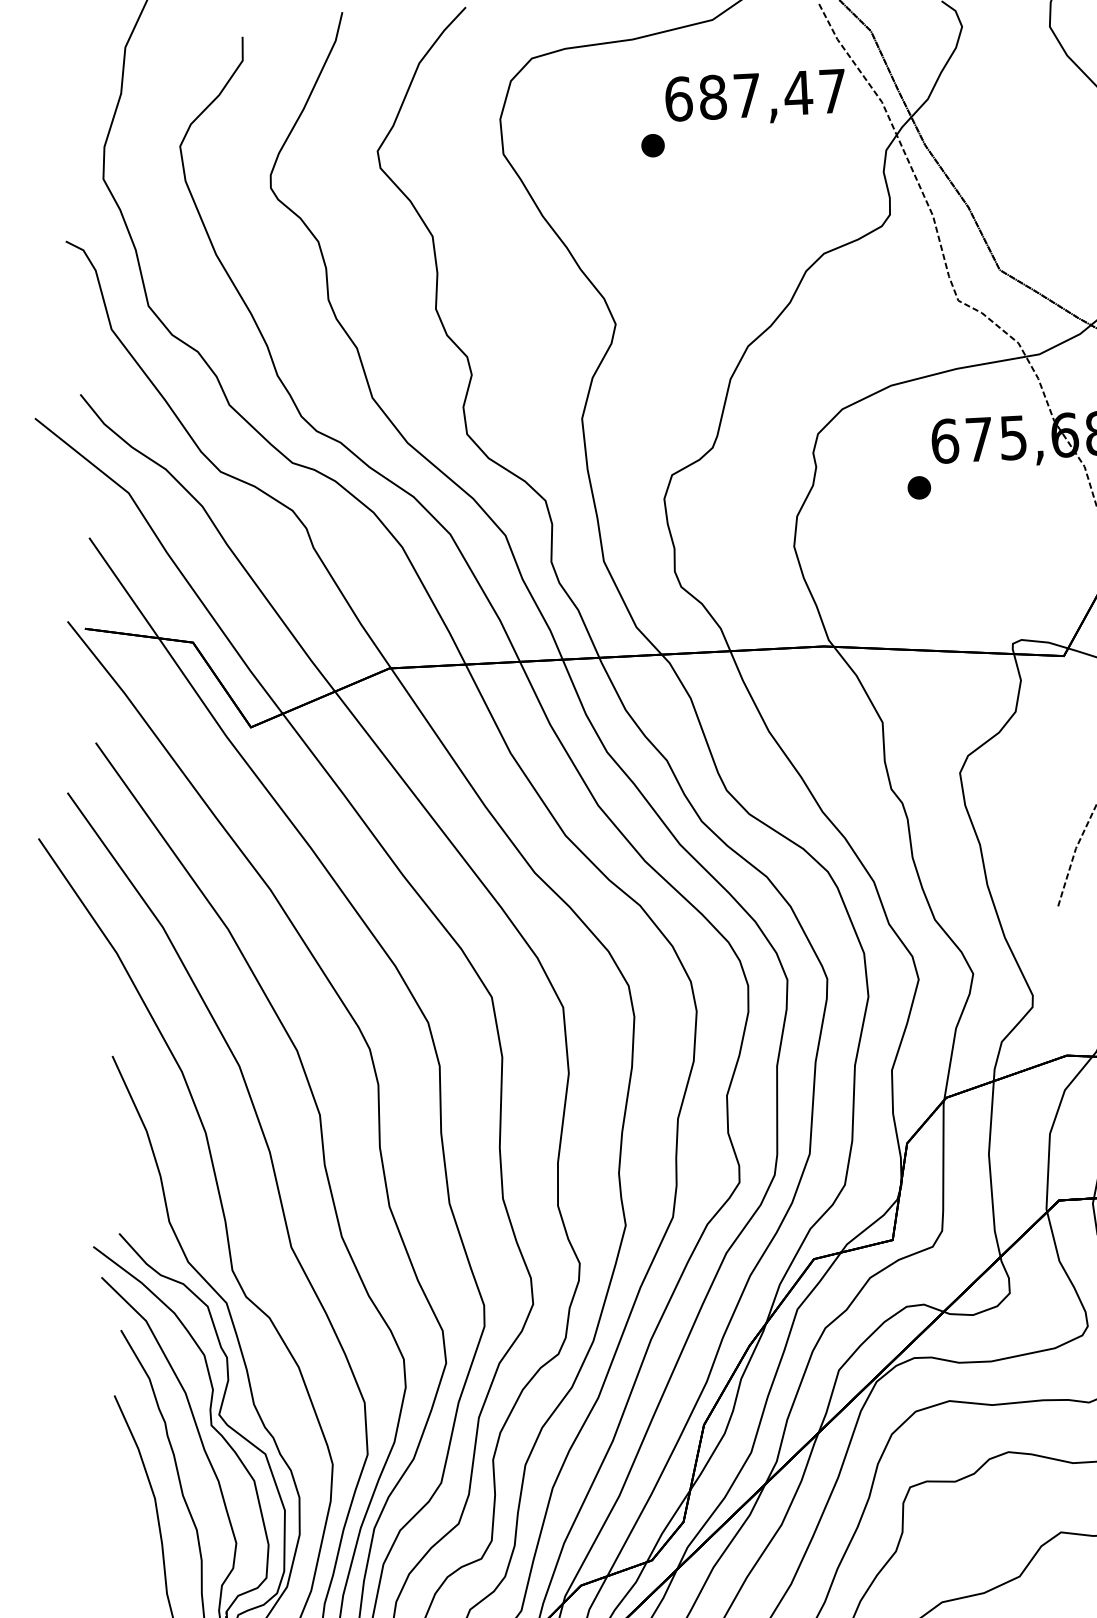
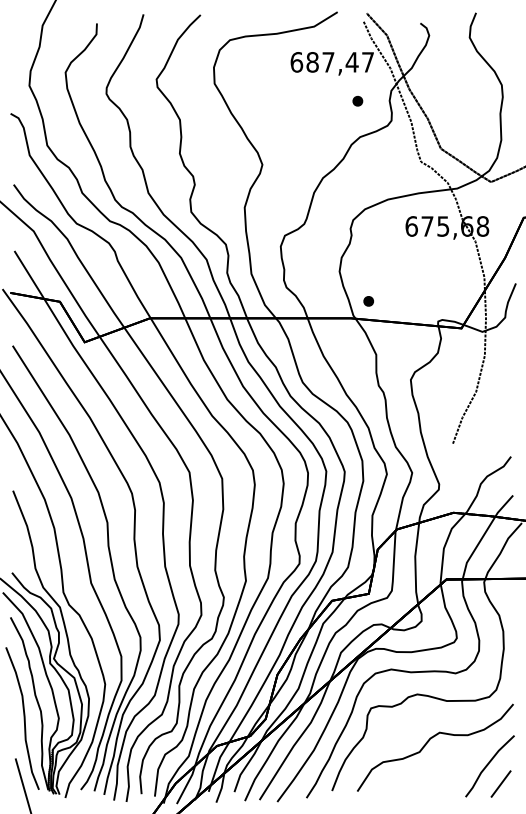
part: (652, 146) -> (357, 101), moved
part: (918, 488) -> (368, 301), moved

